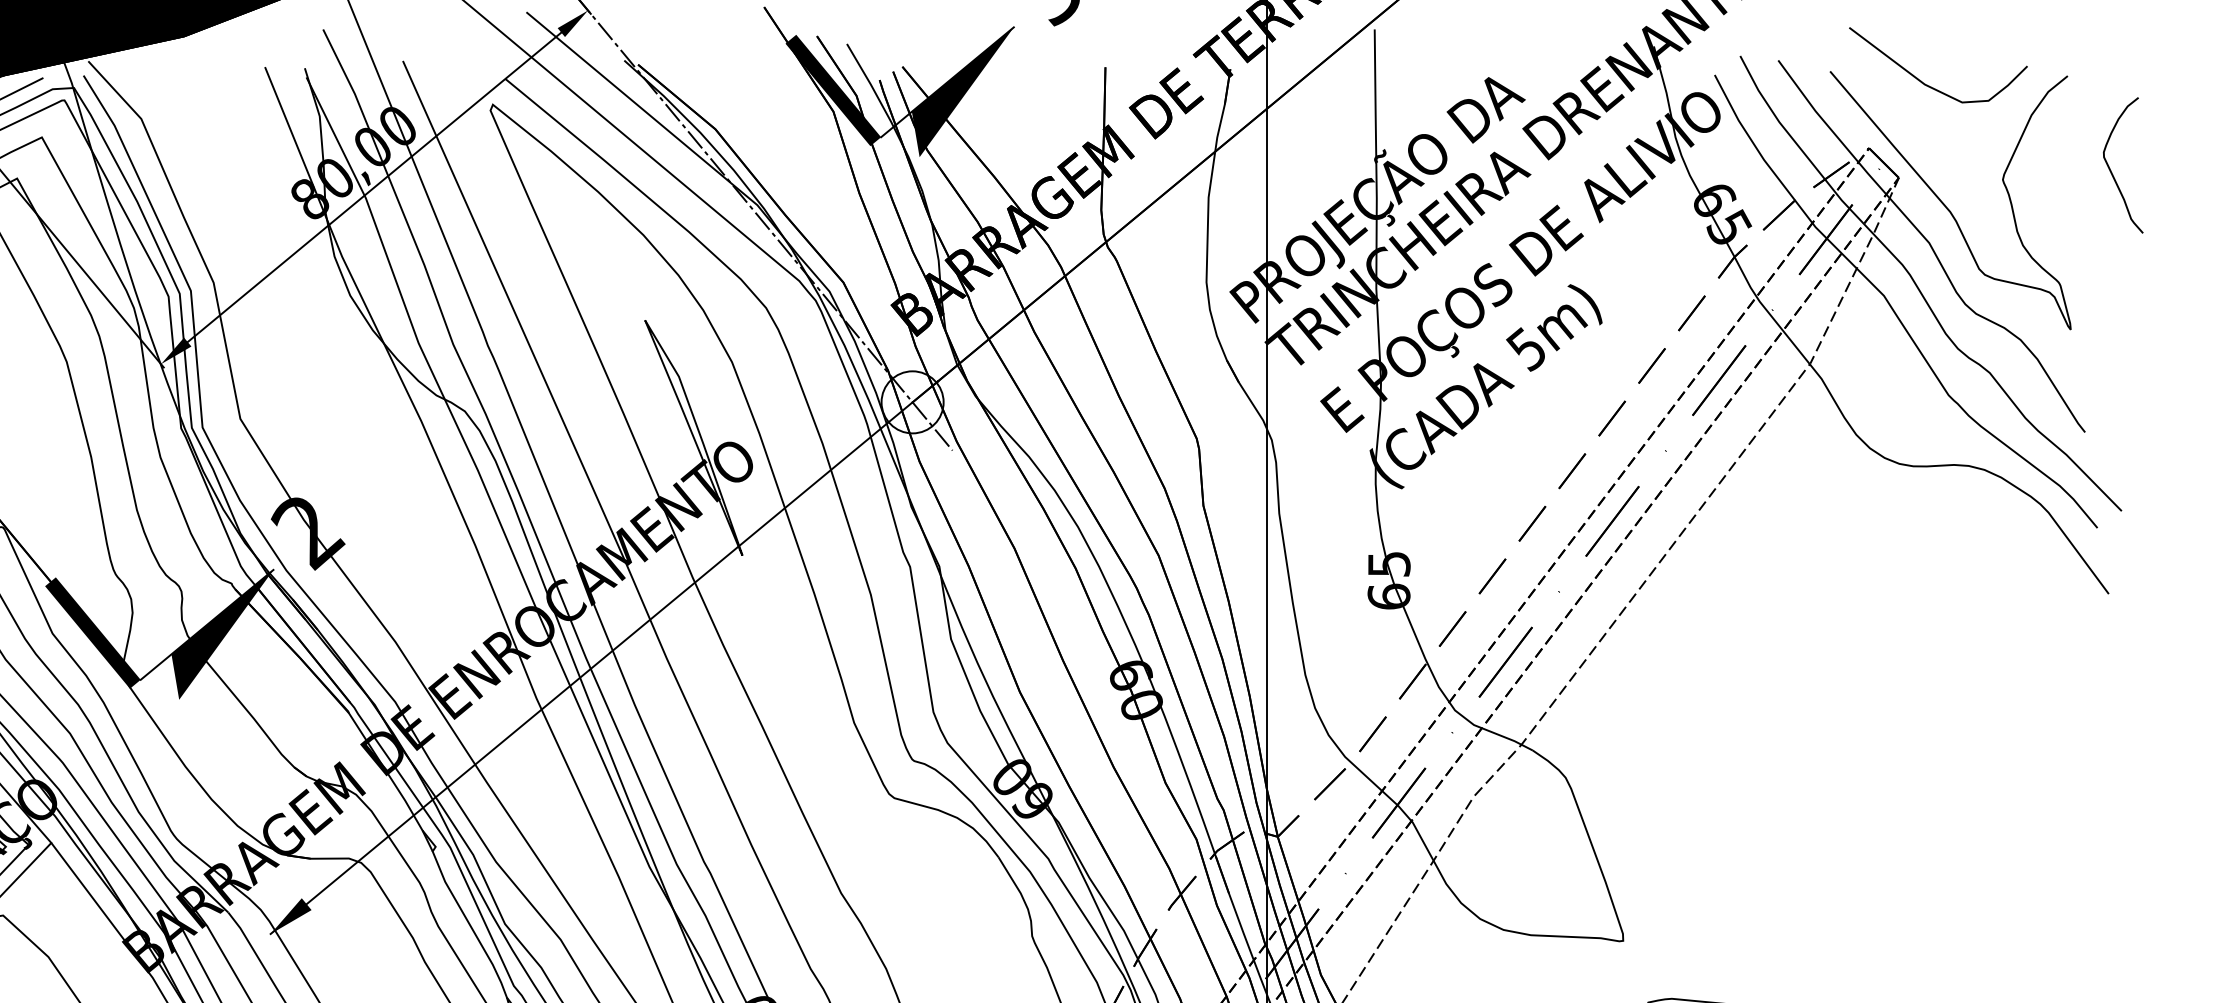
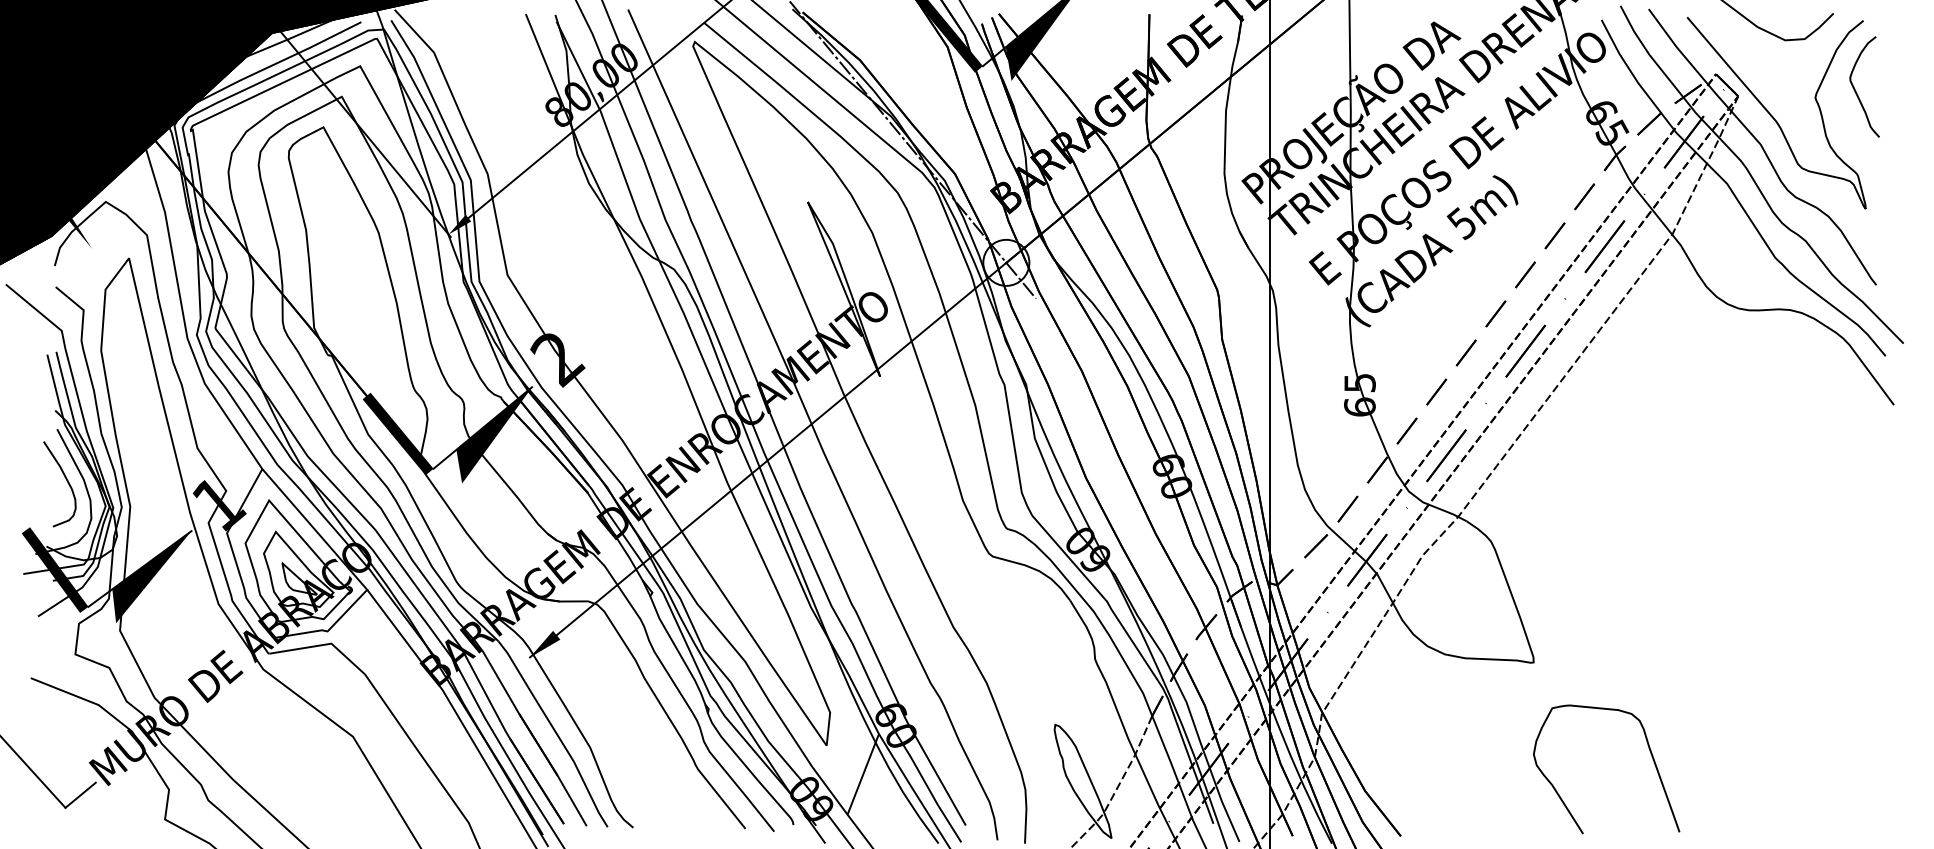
curve: (2112, 171) -> (1856, 91), moved

